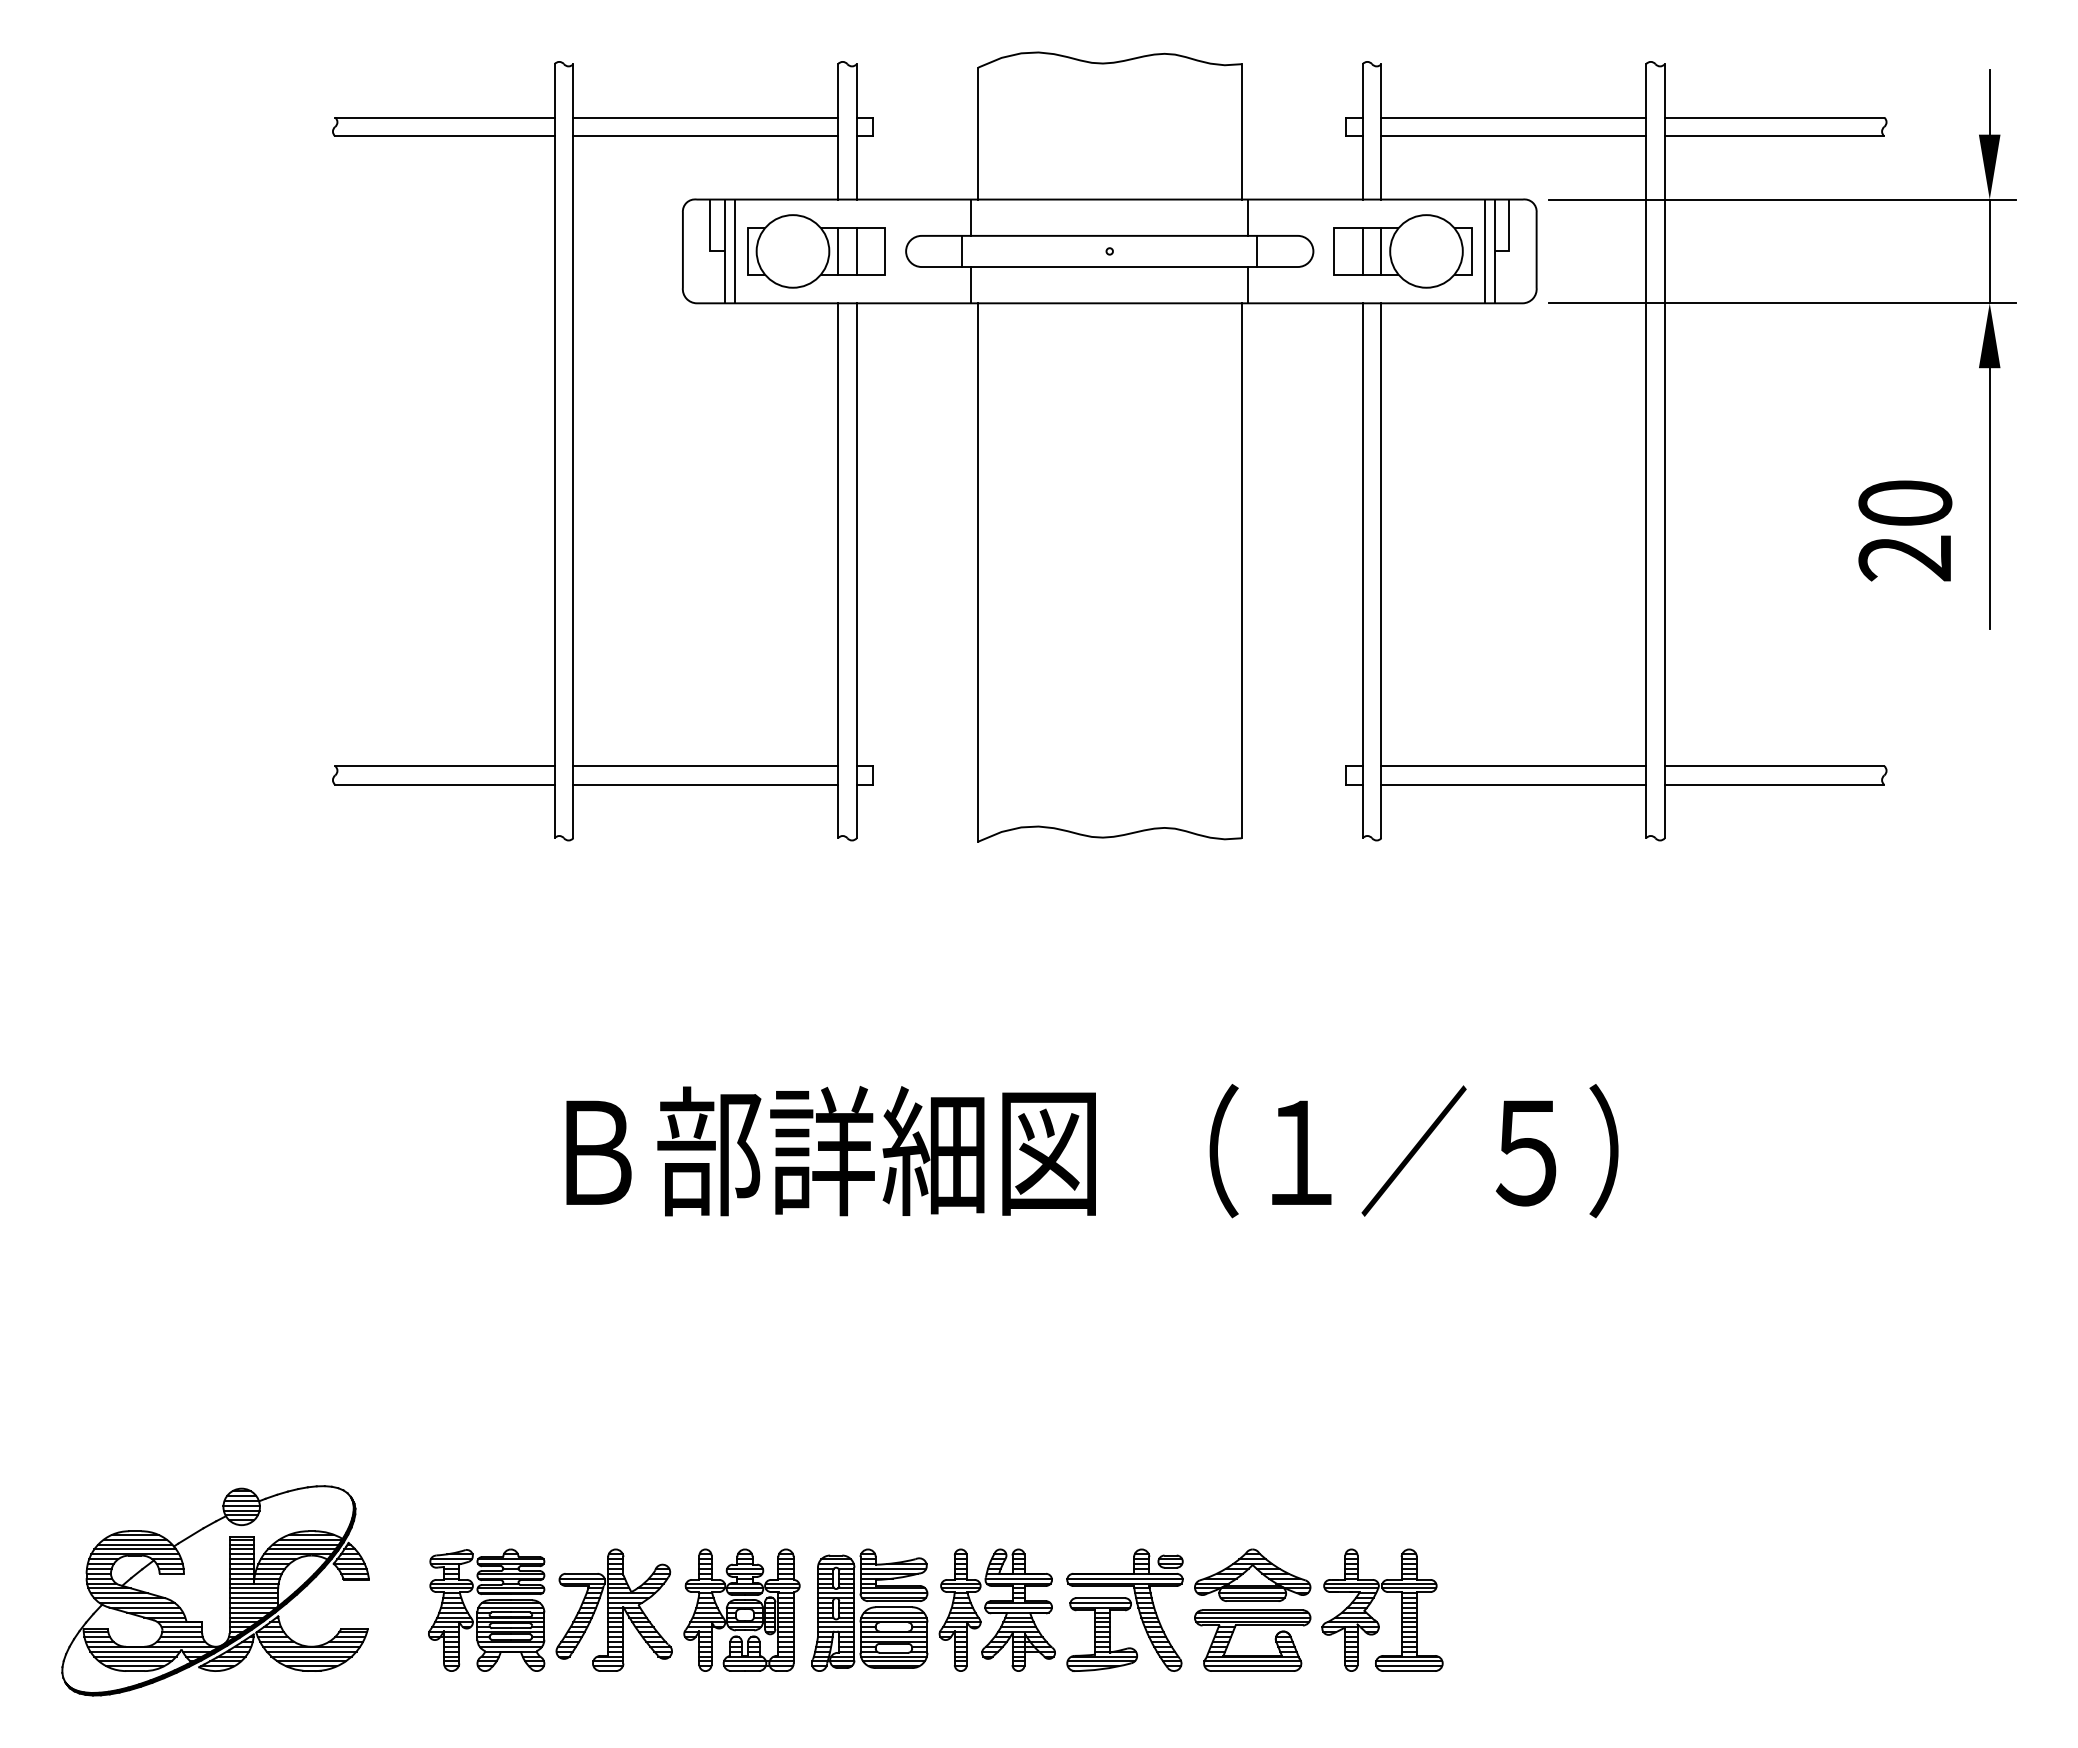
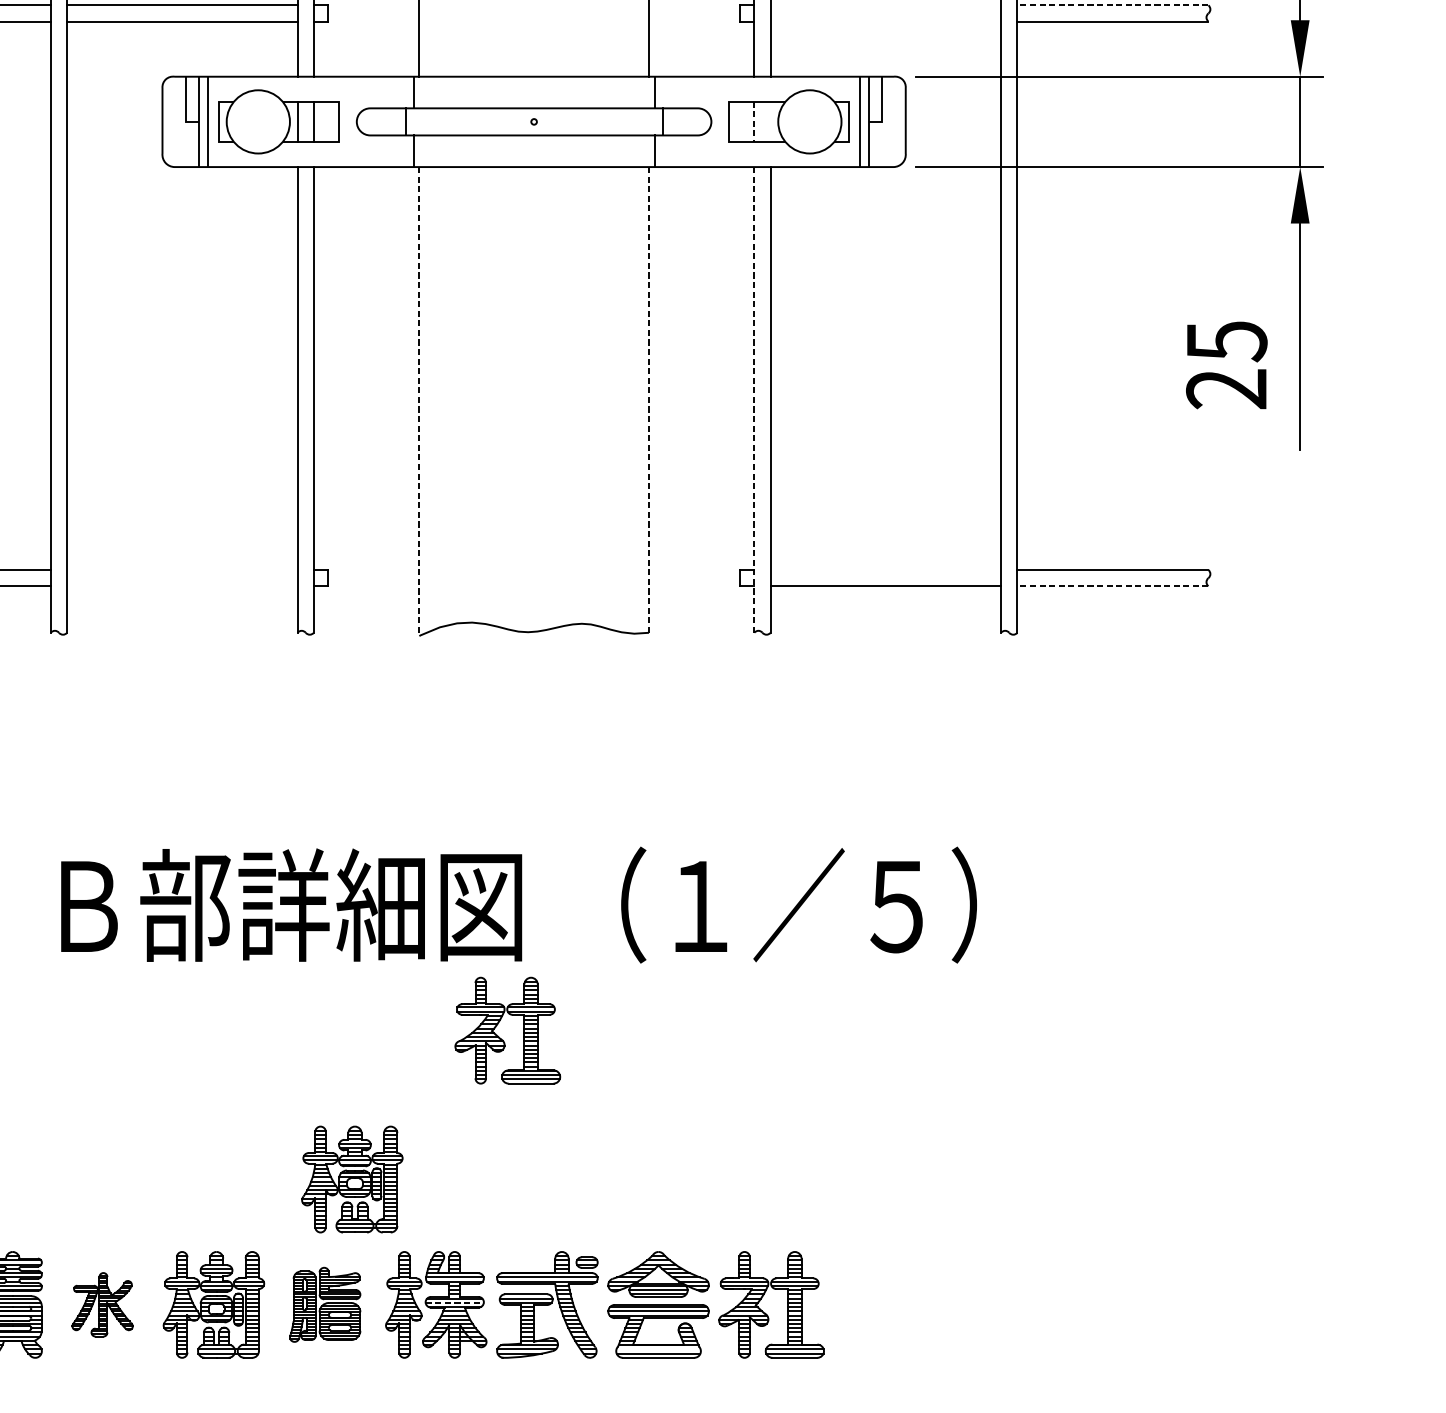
line: (1513, 117) -> (885, 5), removed
line: (1774, 117) -> (1112, 5), solid -> dashed
line: (1513, 136) -> (885, 21), removed
line: (1362, 251) -> (754, 121), solid -> dashed
line: (1381, 251) -> (770, 121), removed
text: (1905, 503) -> (1226, 341), 20 -> 25
line: (1241, 571) -> (648, 400), solid -> dashed
line: (1362, 571) -> (754, 400), solid -> dashed
line: (977, 573) -> (418, 402), solid -> dashed
line: (705, 766) -> (182, 570), removed
line: (1513, 766) -> (885, 570), removed
line: (705, 784) -> (182, 585), removed
line: (1774, 784) -> (1112, 585), solid -> dashed
part: (1071, 1303) -> (500, 1037), added
part: (900, 1465) -> (351, 1178), added
line: (1019, 1607) -> (455, 1302), solid -> dashed
part: (613, 1609) -> (102, 1304), size x0.6
part: (869, 1609) -> (324, 1304), size x0.7
line: (1252, 1661) -> (658, 1349), removed

